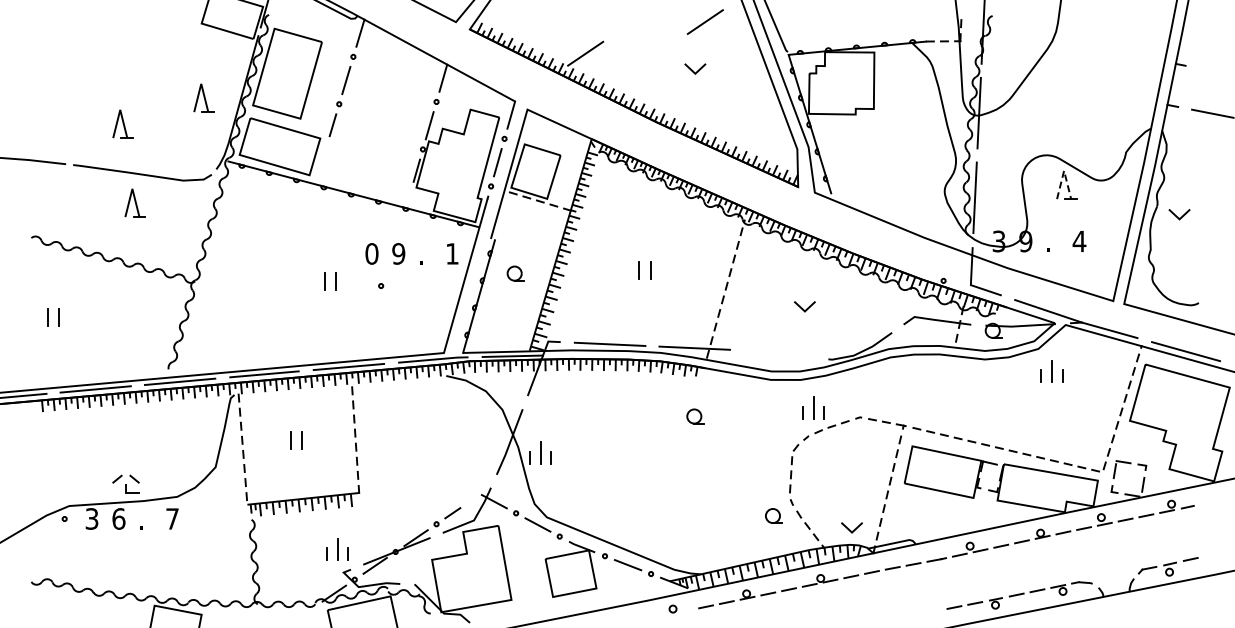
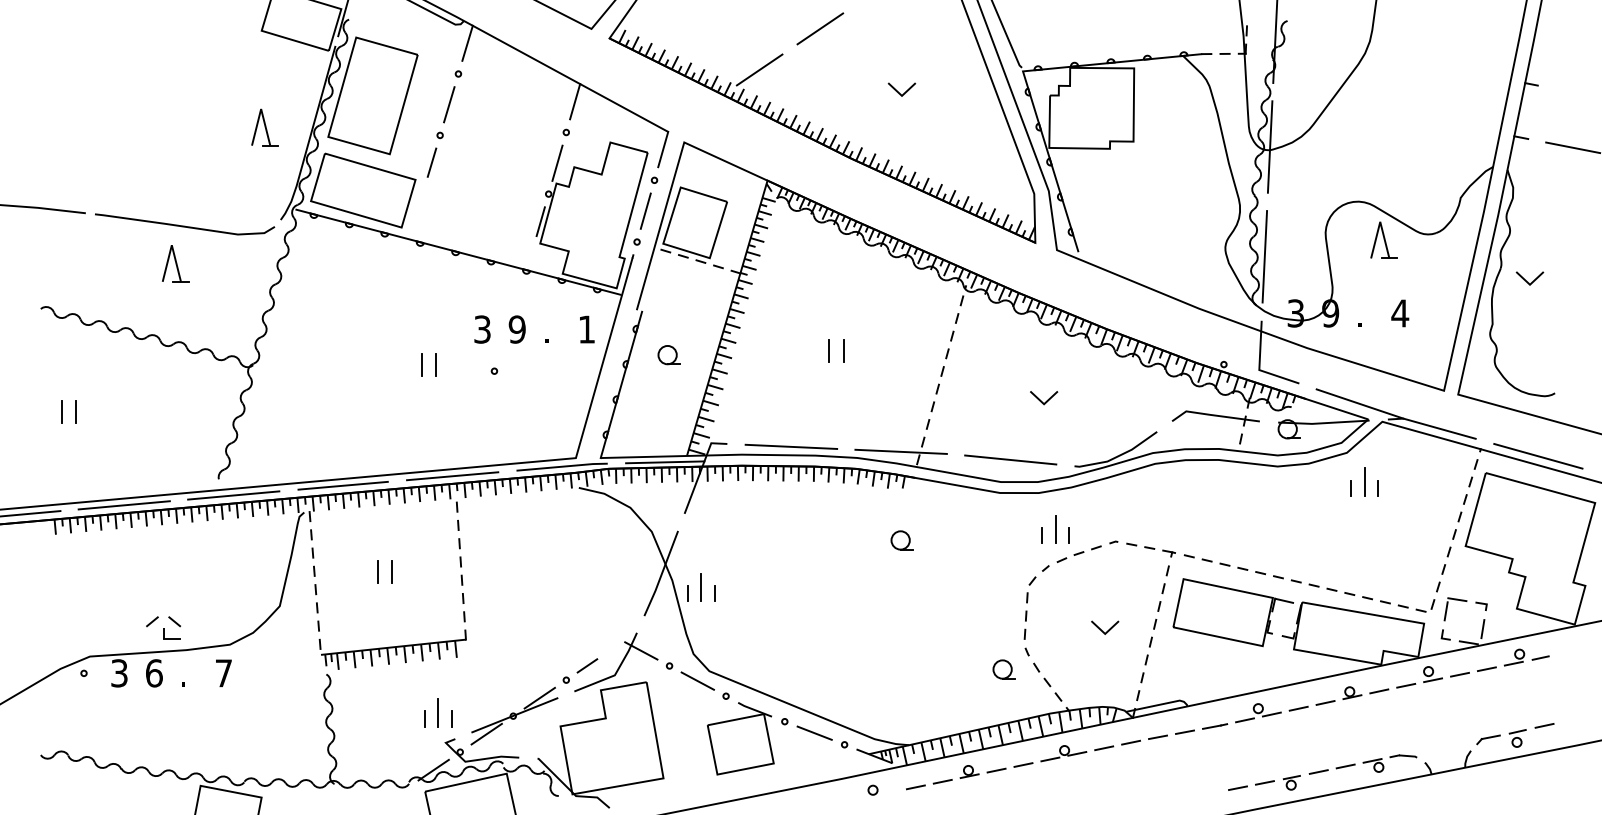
line: (704, 21) -> (819, 28), moved
part: (122, 123) -> (158, 160), removed
line: (1064, 170) -> (1380, 221), dashed -> solid
text: (371, 253) -> (481, 329), 0 -> 3
line: (779, 354) -> (1011, 460), added
line: (849, 528) -> (1101, 628), moved

